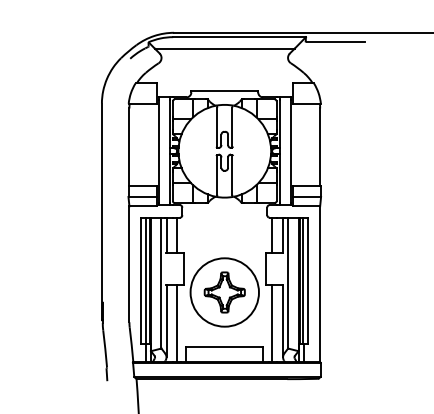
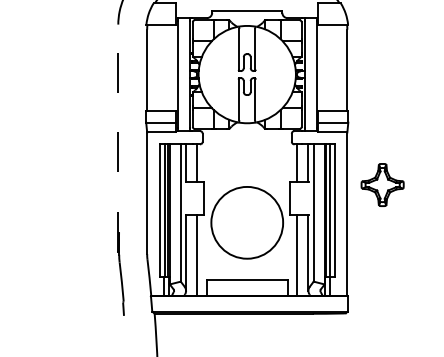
line: (101, 211) -> (117, 137), solid -> dashed
part: (224, 292) -> (382, 185), moved

